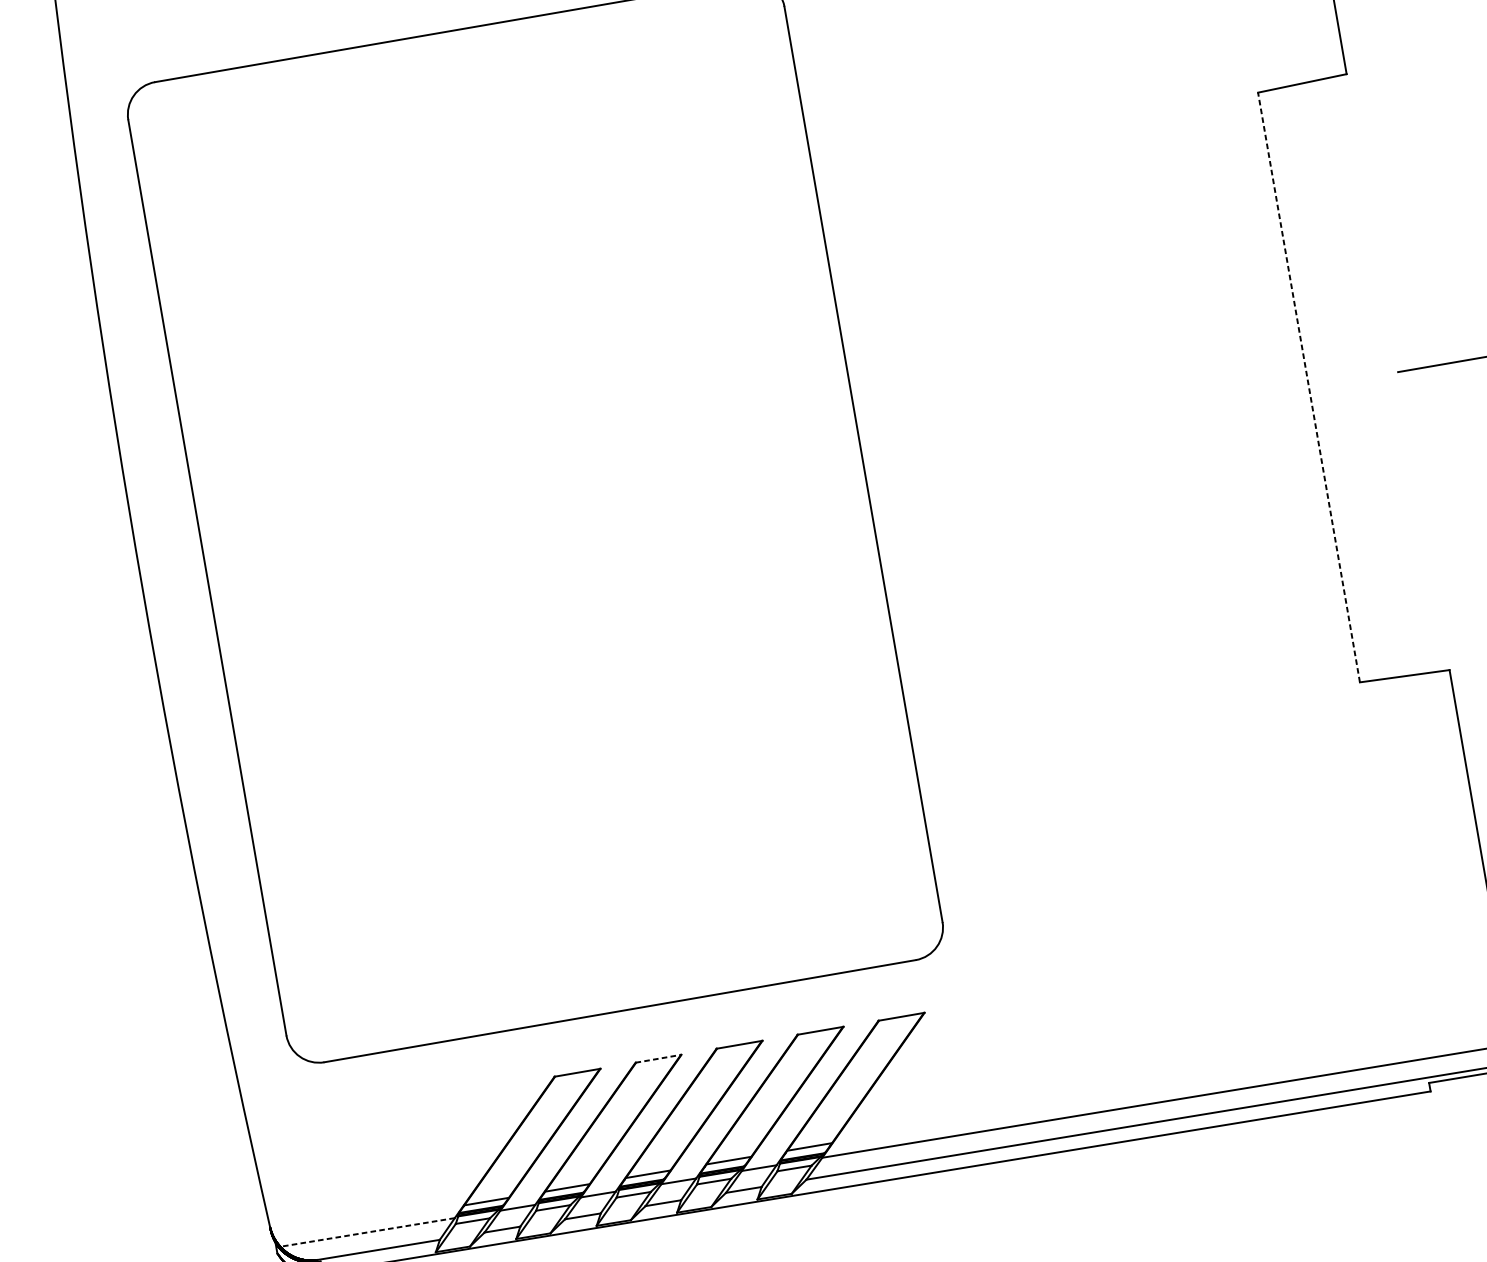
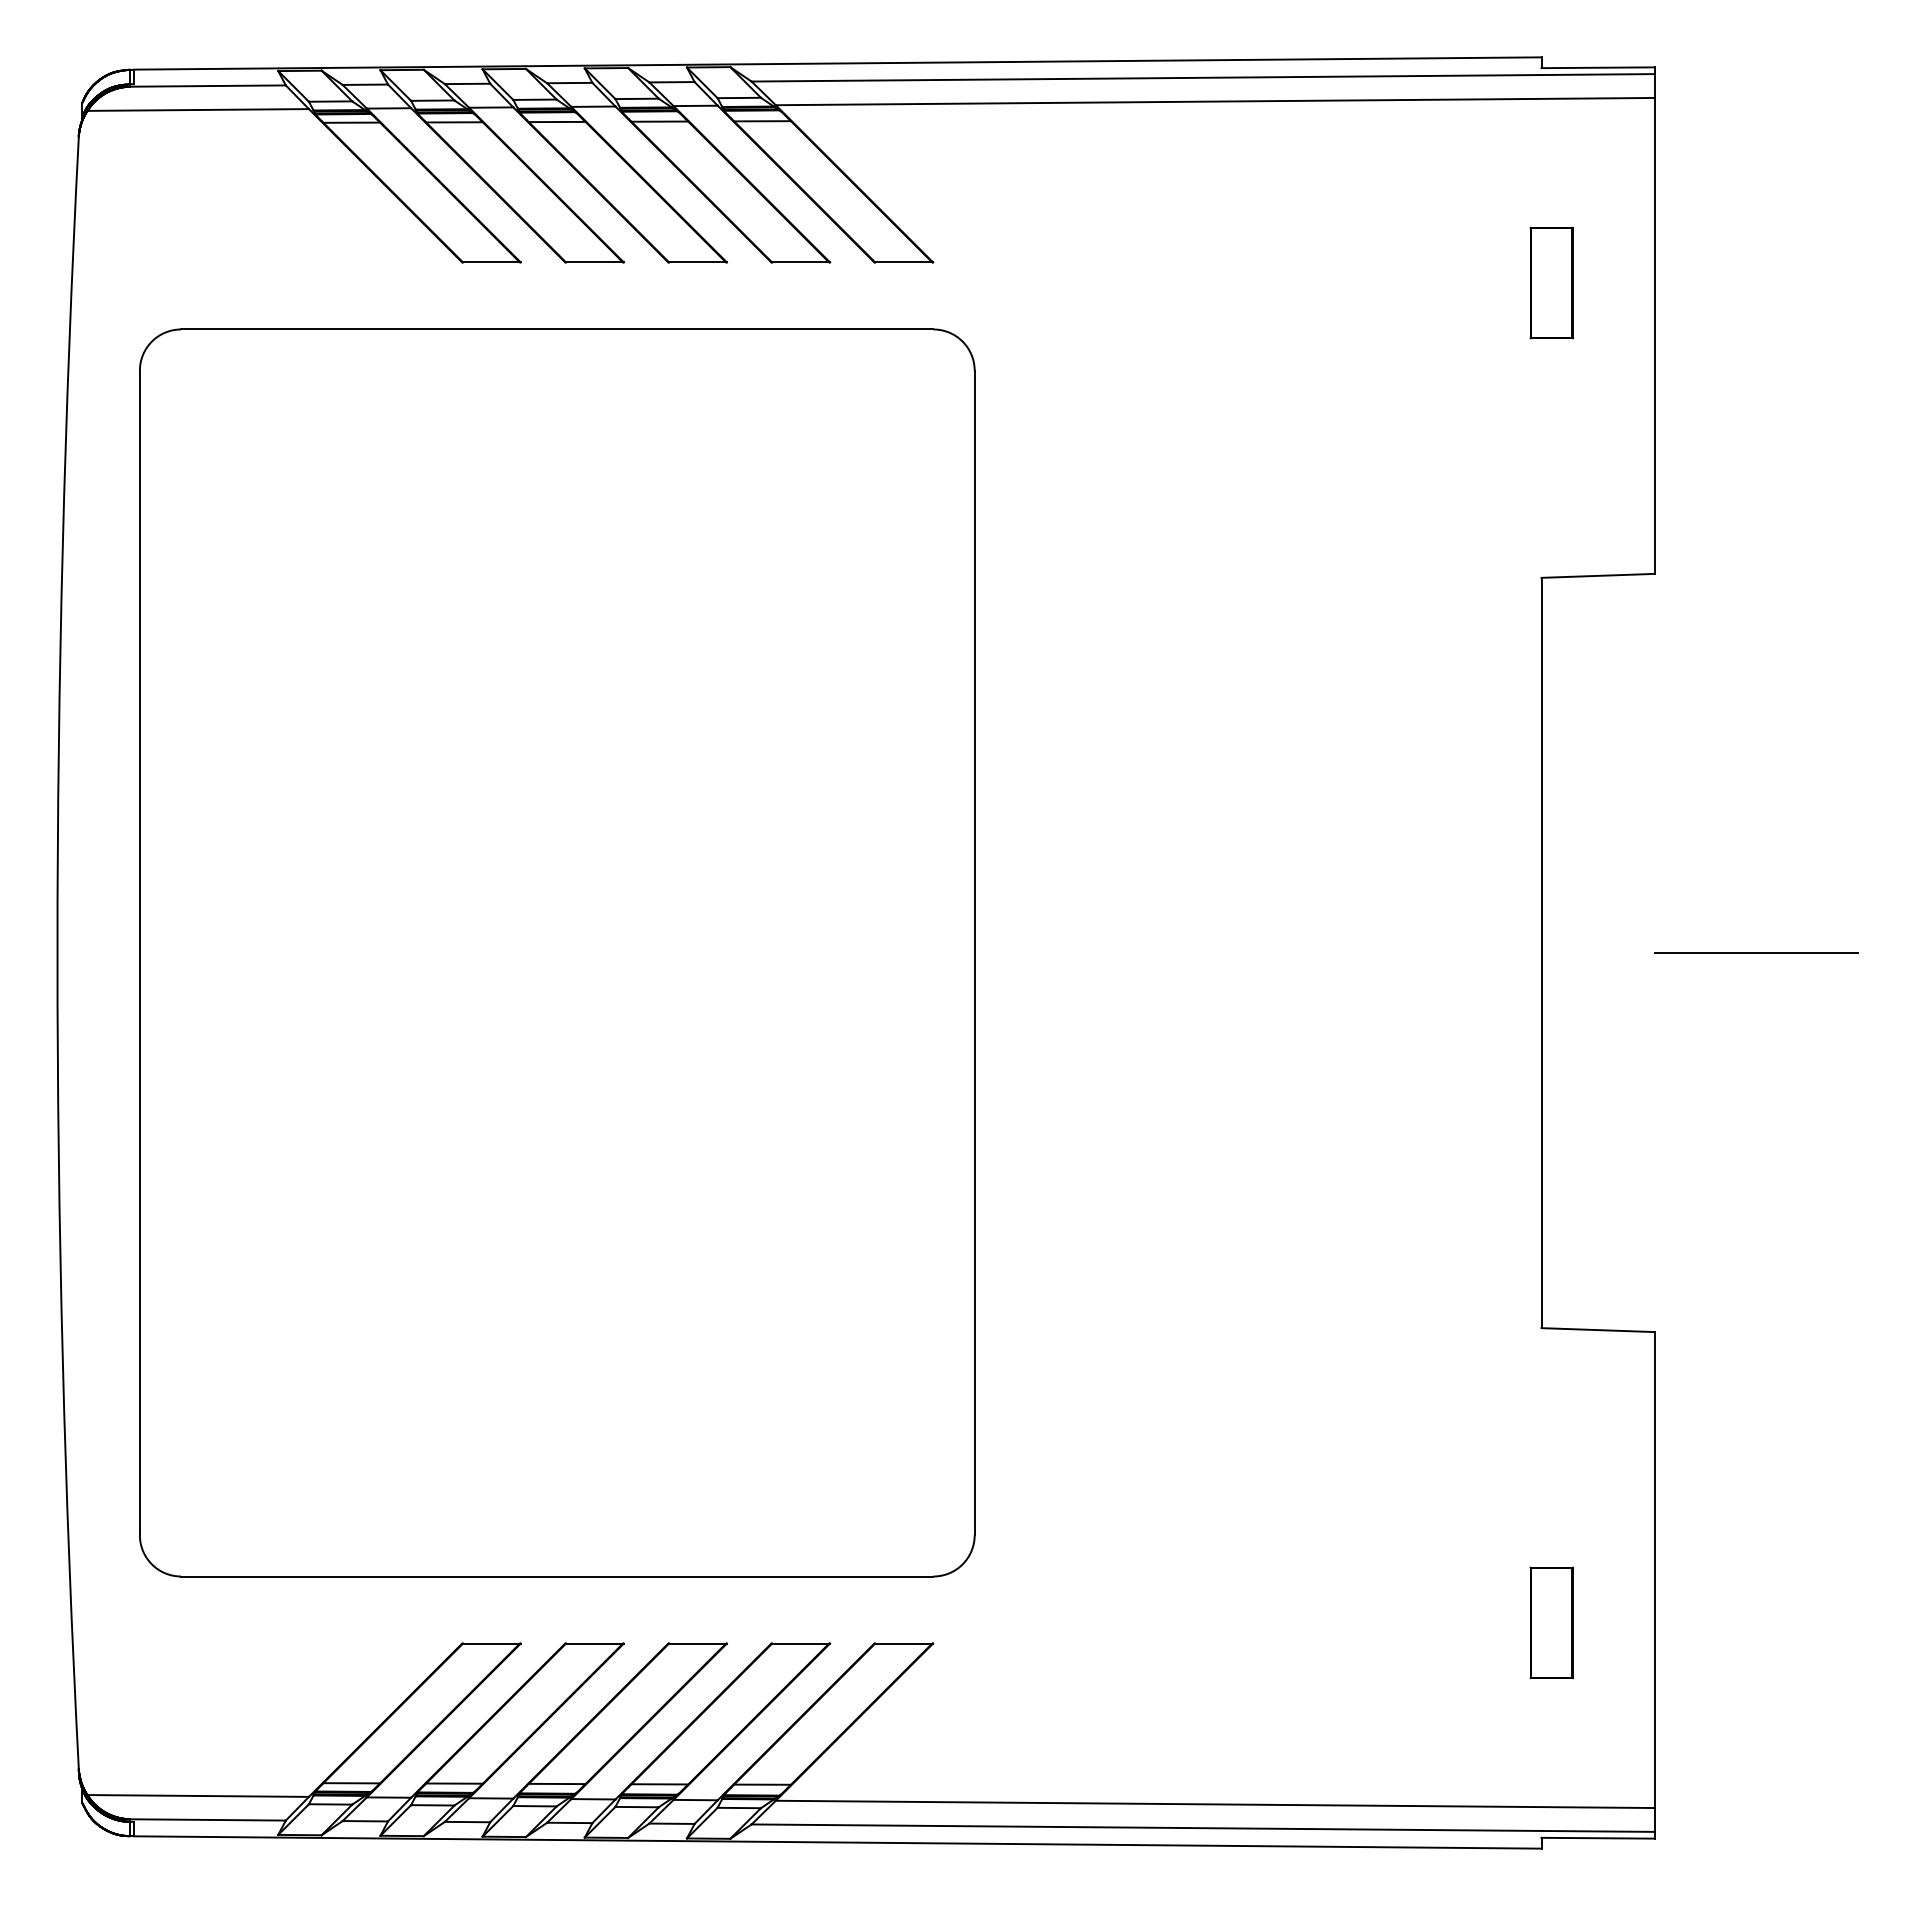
line: (1308, 387) -> (1541, 952), dashed -> solid
part: (1407, 912) -> (1551, 1622), added
line: (659, 1058) -> (595, 1643), dashed -> solid
line: (367, 1232) -> (198, 1795), dashed -> solid

